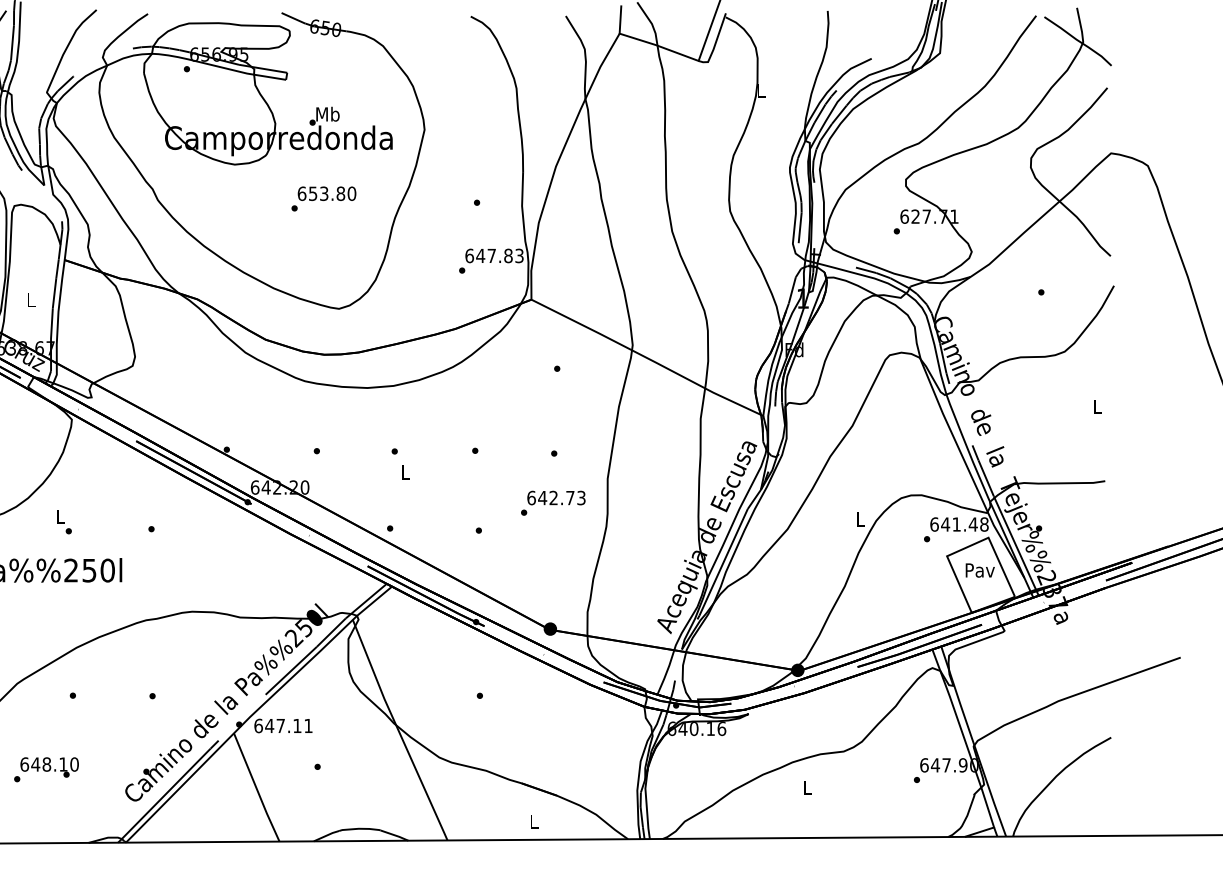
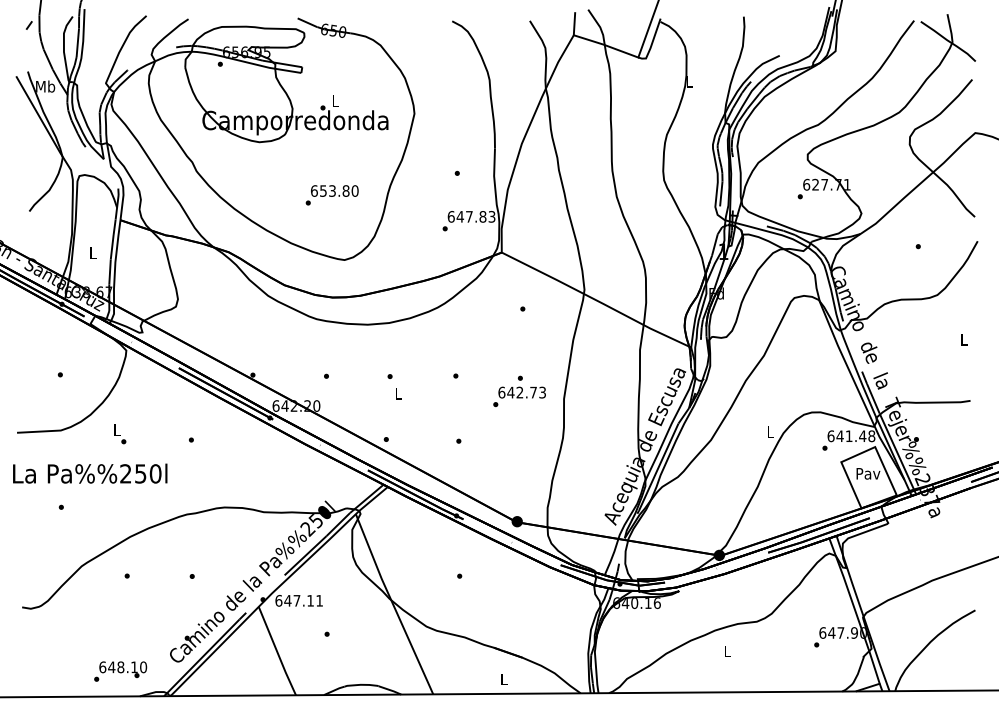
text: (327, 114) -> (335, 101), Mb -> L
text: (323, 199) -> (331, 195), moved
text: (553, 502) -> (519, 396), moved
text: (46, 769) -> (120, 671), moved

